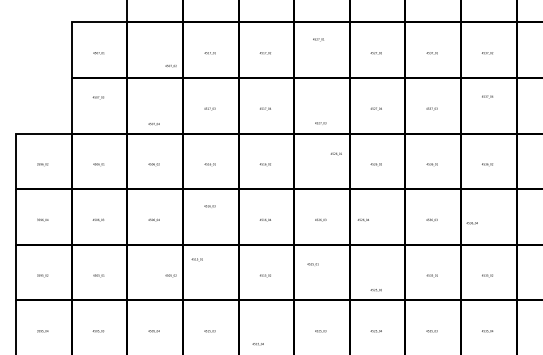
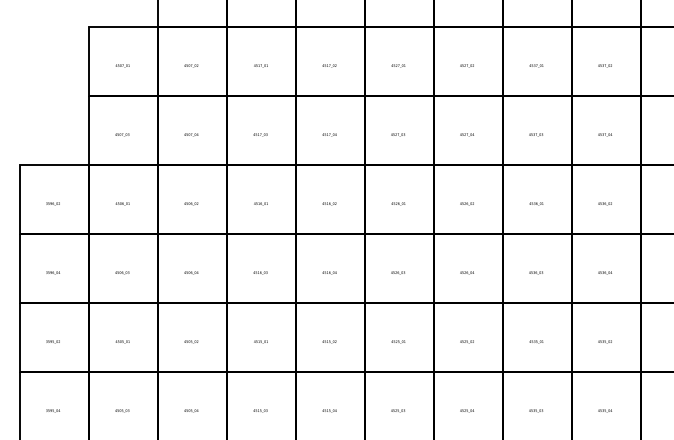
text: (318, 39) -> (398, 65), moved
text: (171, 65) -> (191, 65), moved
text: (487, 96) -> (604, 134), moved
text: (98, 97) -> (122, 134), moved
text: (154, 123) -> (191, 134), moved
text: (320, 123) -> (397, 134), moved
text: (336, 153) -> (398, 203), moved
text: (209, 206) -> (260, 272), moved
text: (362, 219) -> (466, 272), moved
text: (471, 223) -> (604, 272), moved
text: (196, 259) -> (260, 341), moved
text: (313, 264) -> (398, 341), moved
text: (171, 275) -> (191, 341), moved
text: (375, 289) -> (466, 341), moved
text: (258, 343) -> (329, 410), moved

